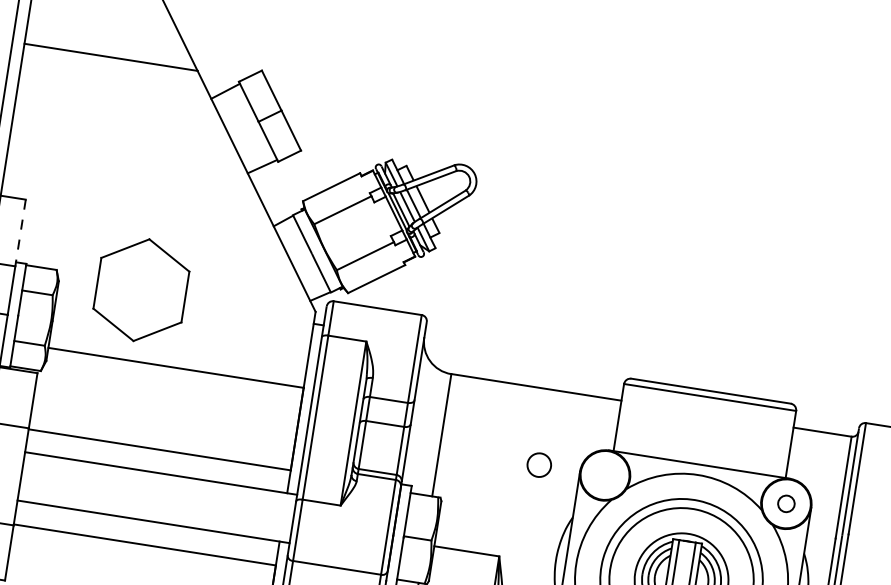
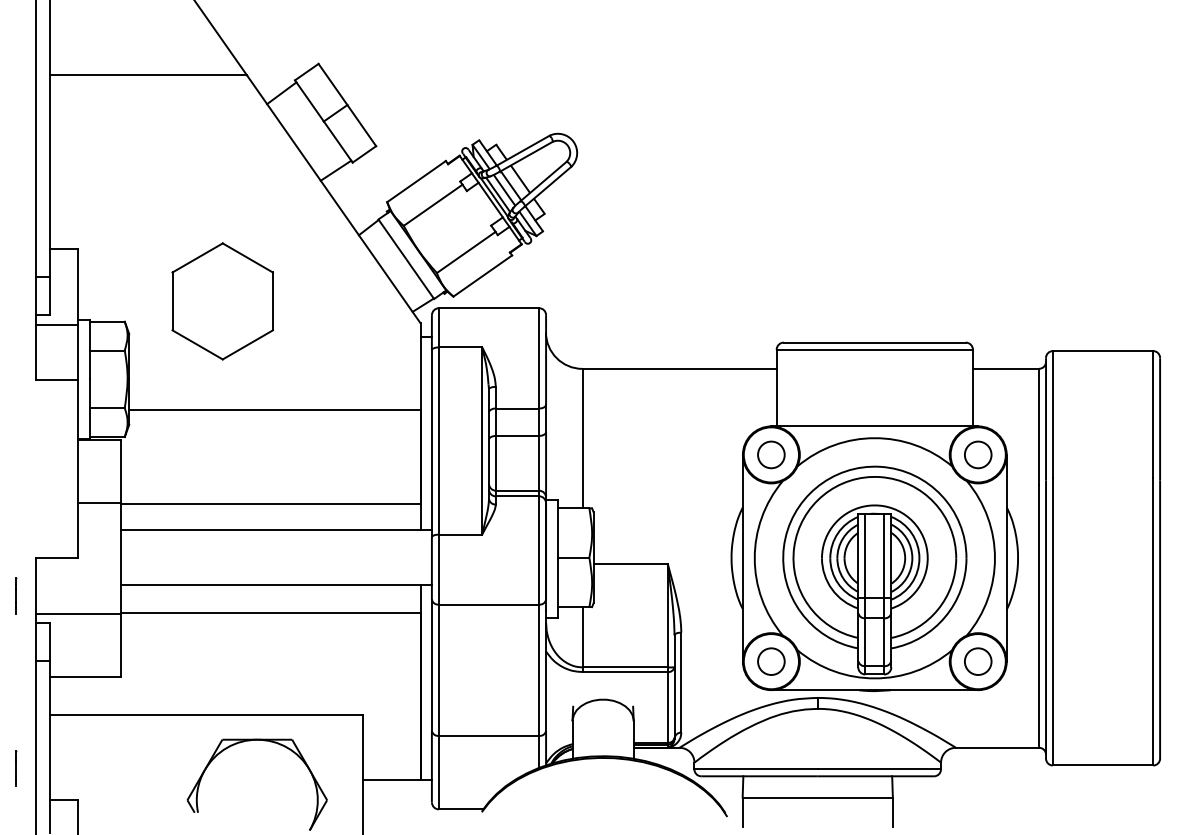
line: (20, 233) -> (78, 287), dashed -> solid
part: (141, 290) -> (222, 301), moved
circle: (539, 464) -> (771, 454), moved
circle: (786, 503) -> (978, 454), size x1.43

